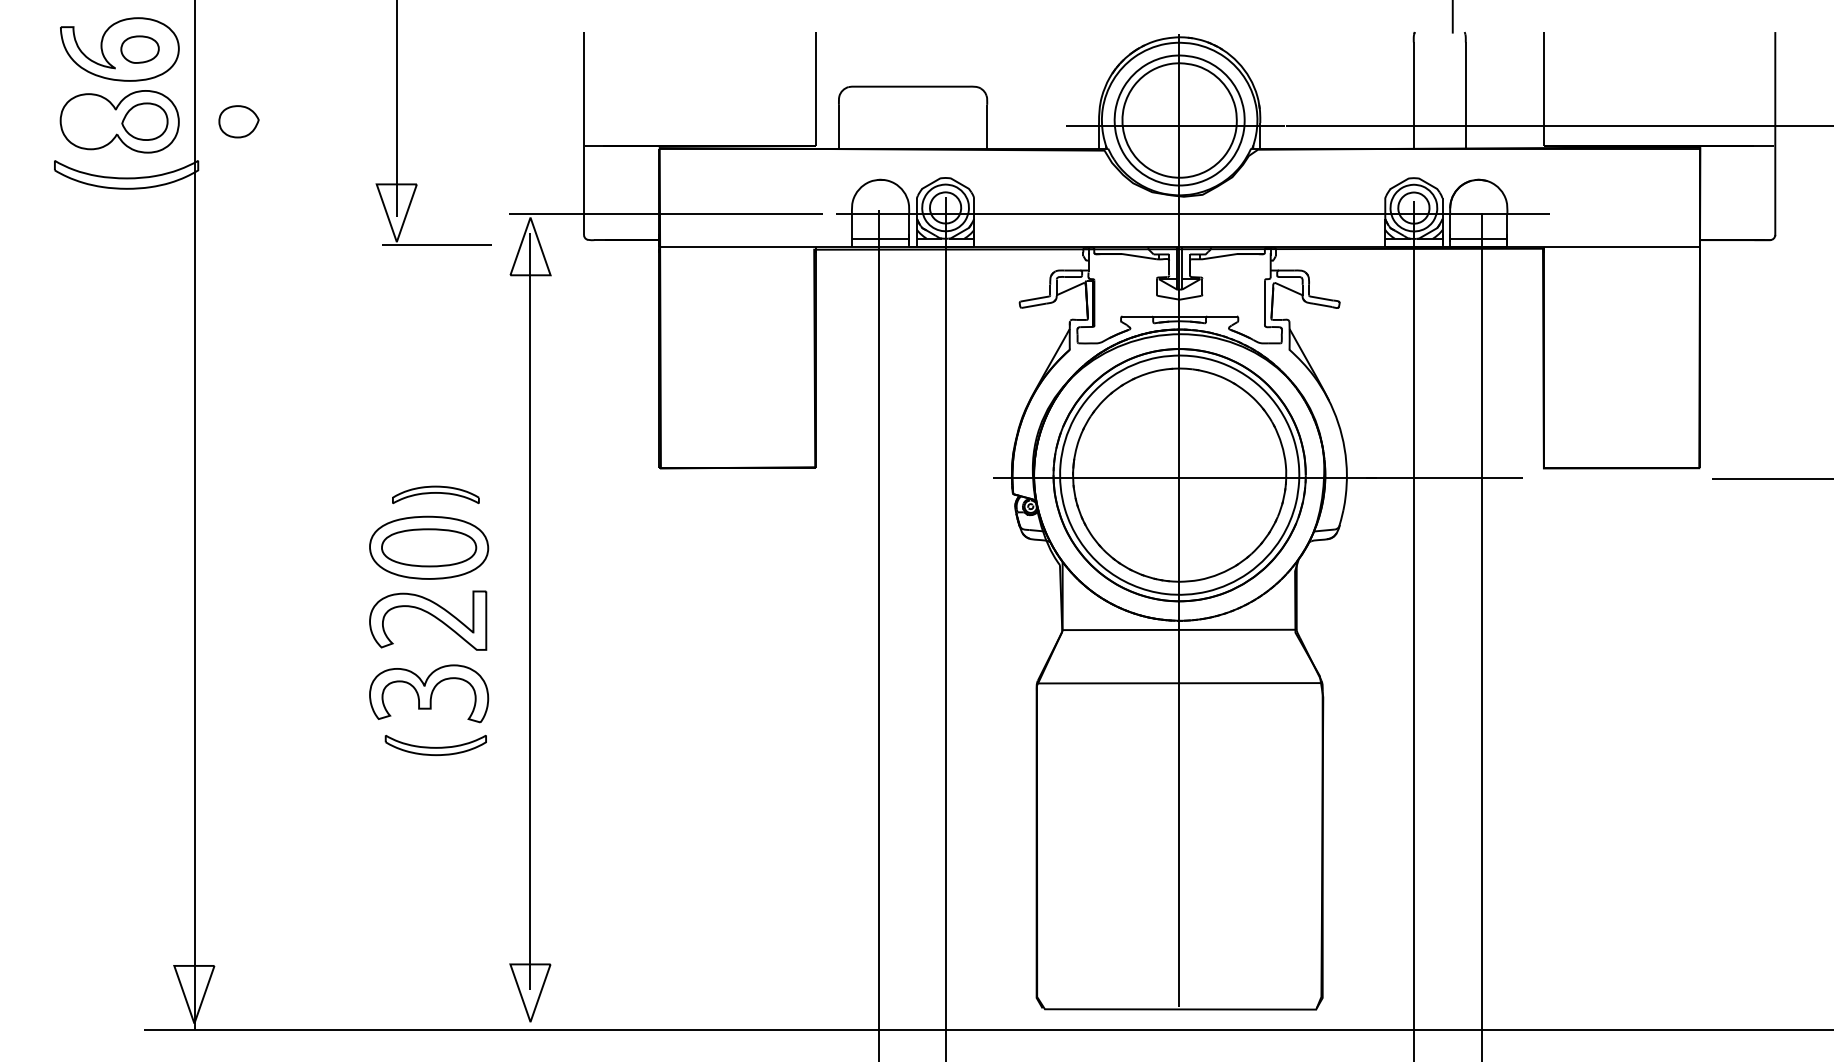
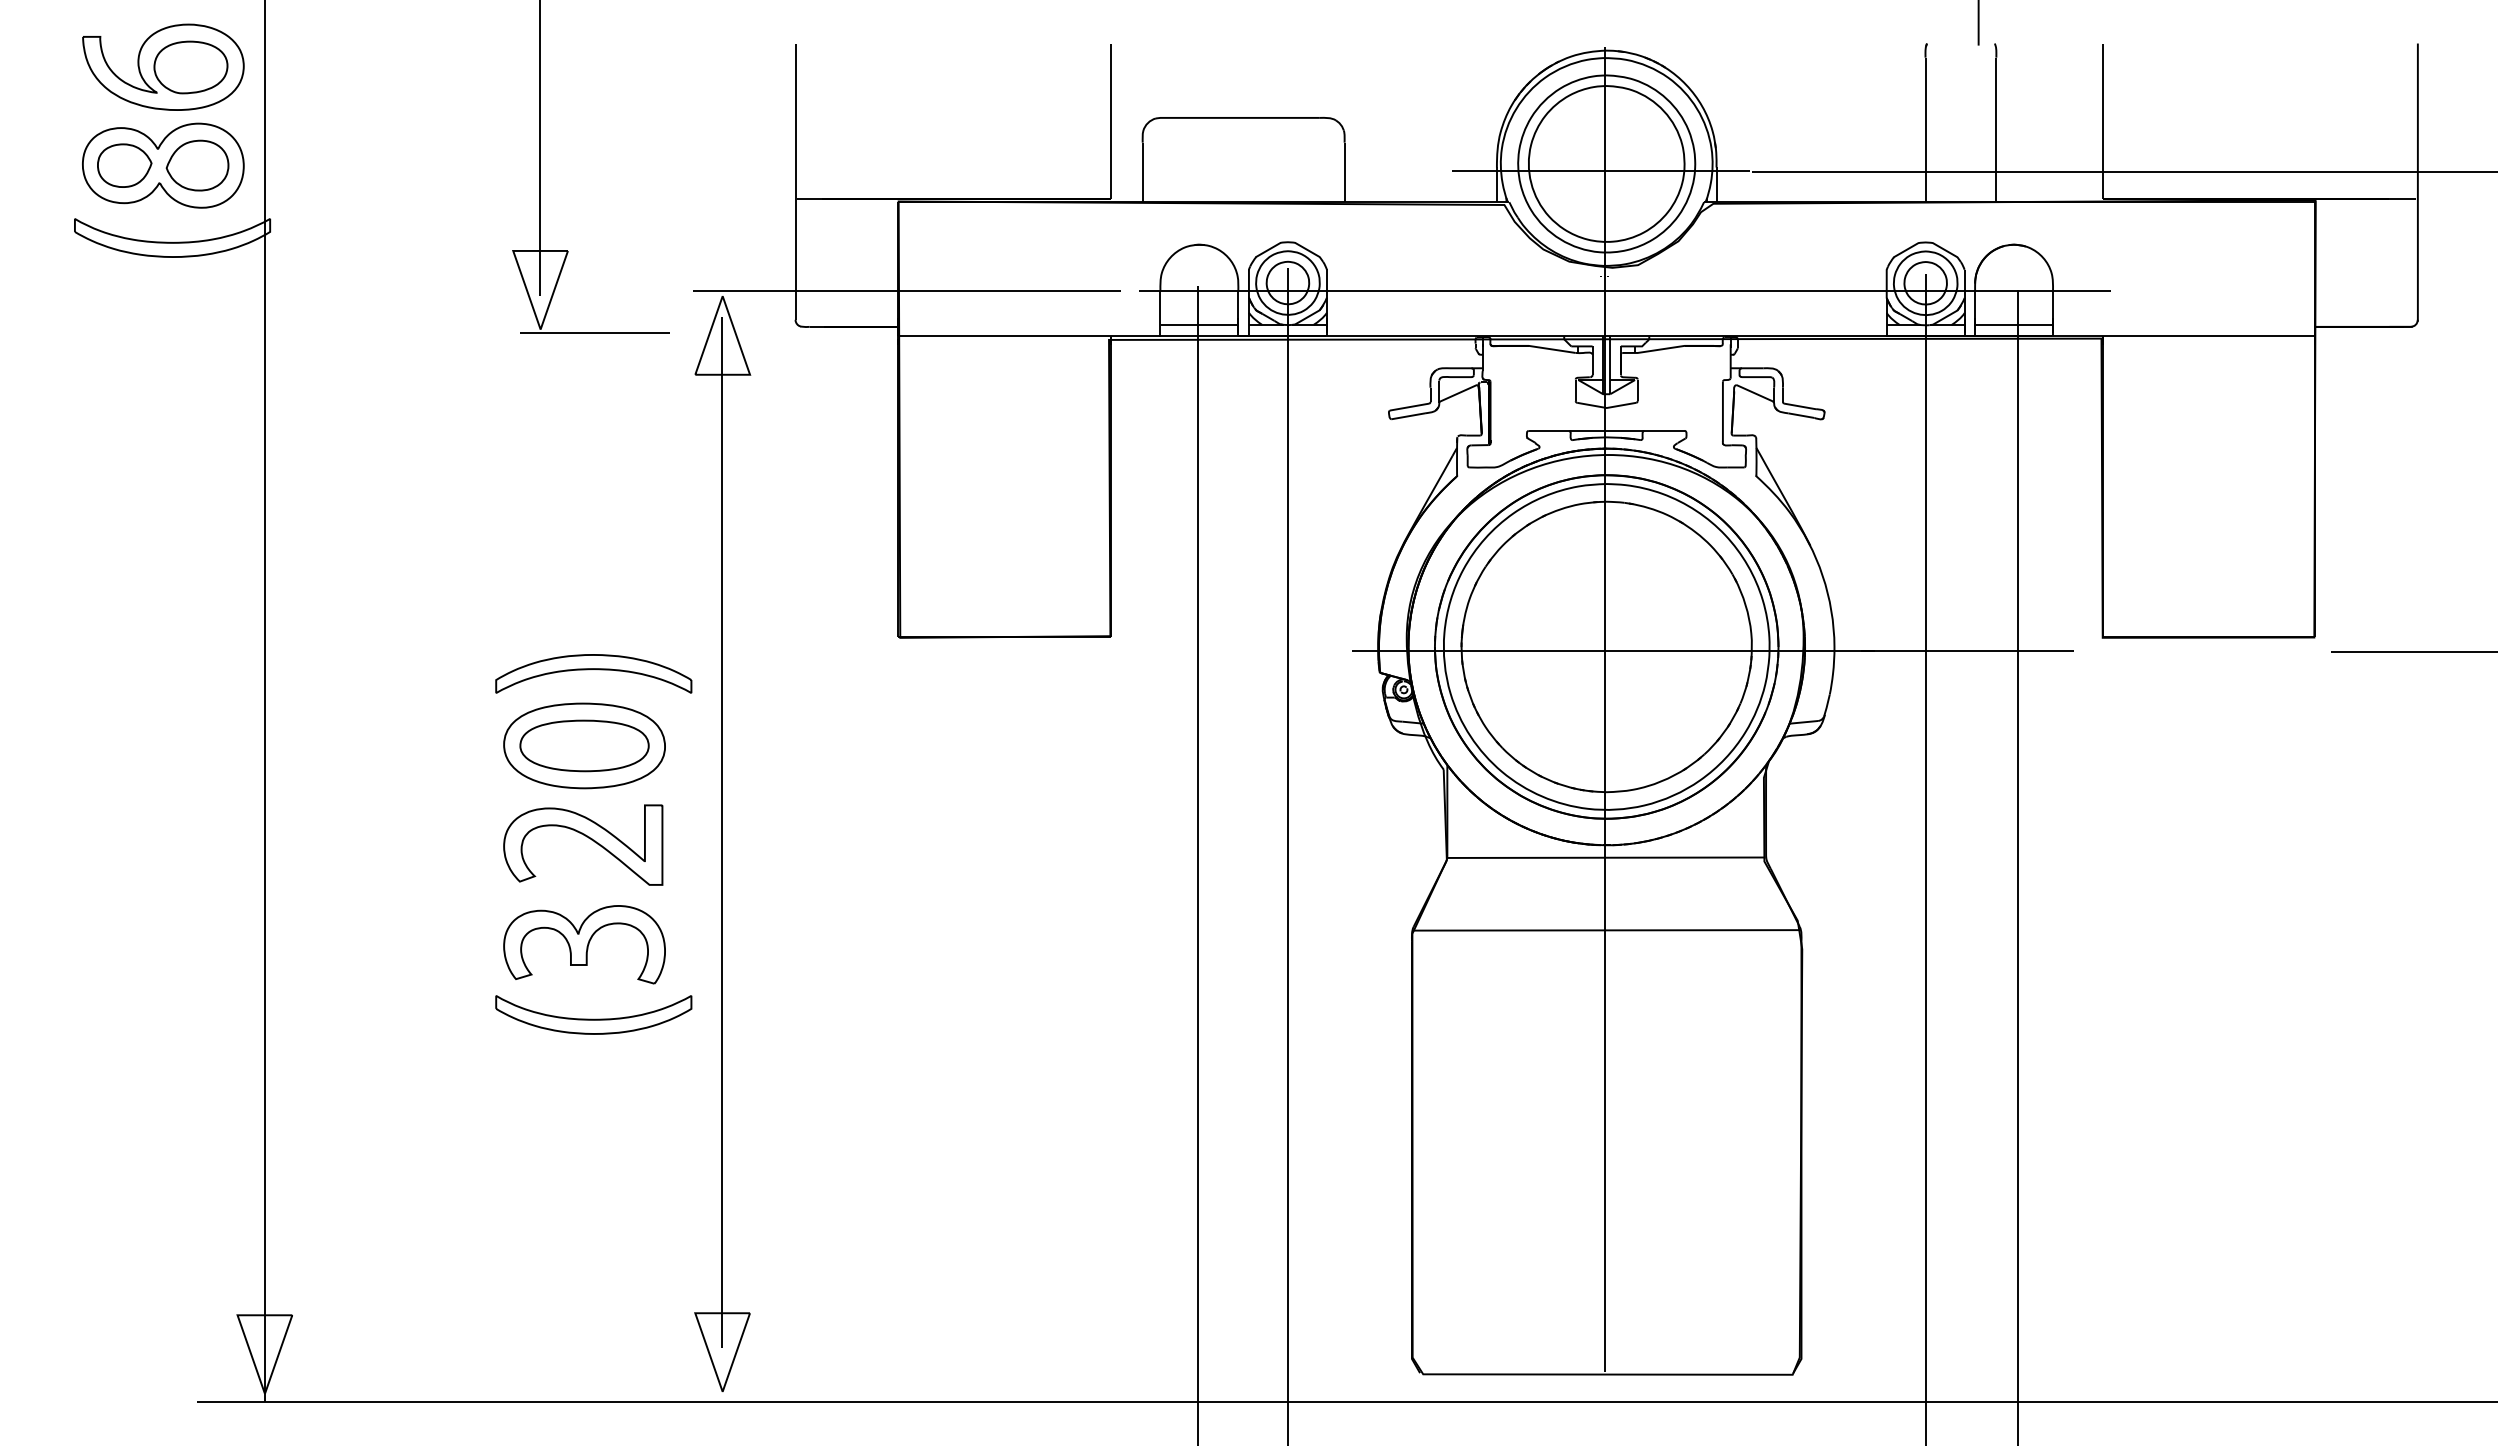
part: (139, 49) -> (190, 67), size x1.43
part: (238, 121) -> (124, 165), moved
part: (435, 494) -> (593, 673), size x1.67
part: (435, 745) -> (593, 1014), size x1.43

